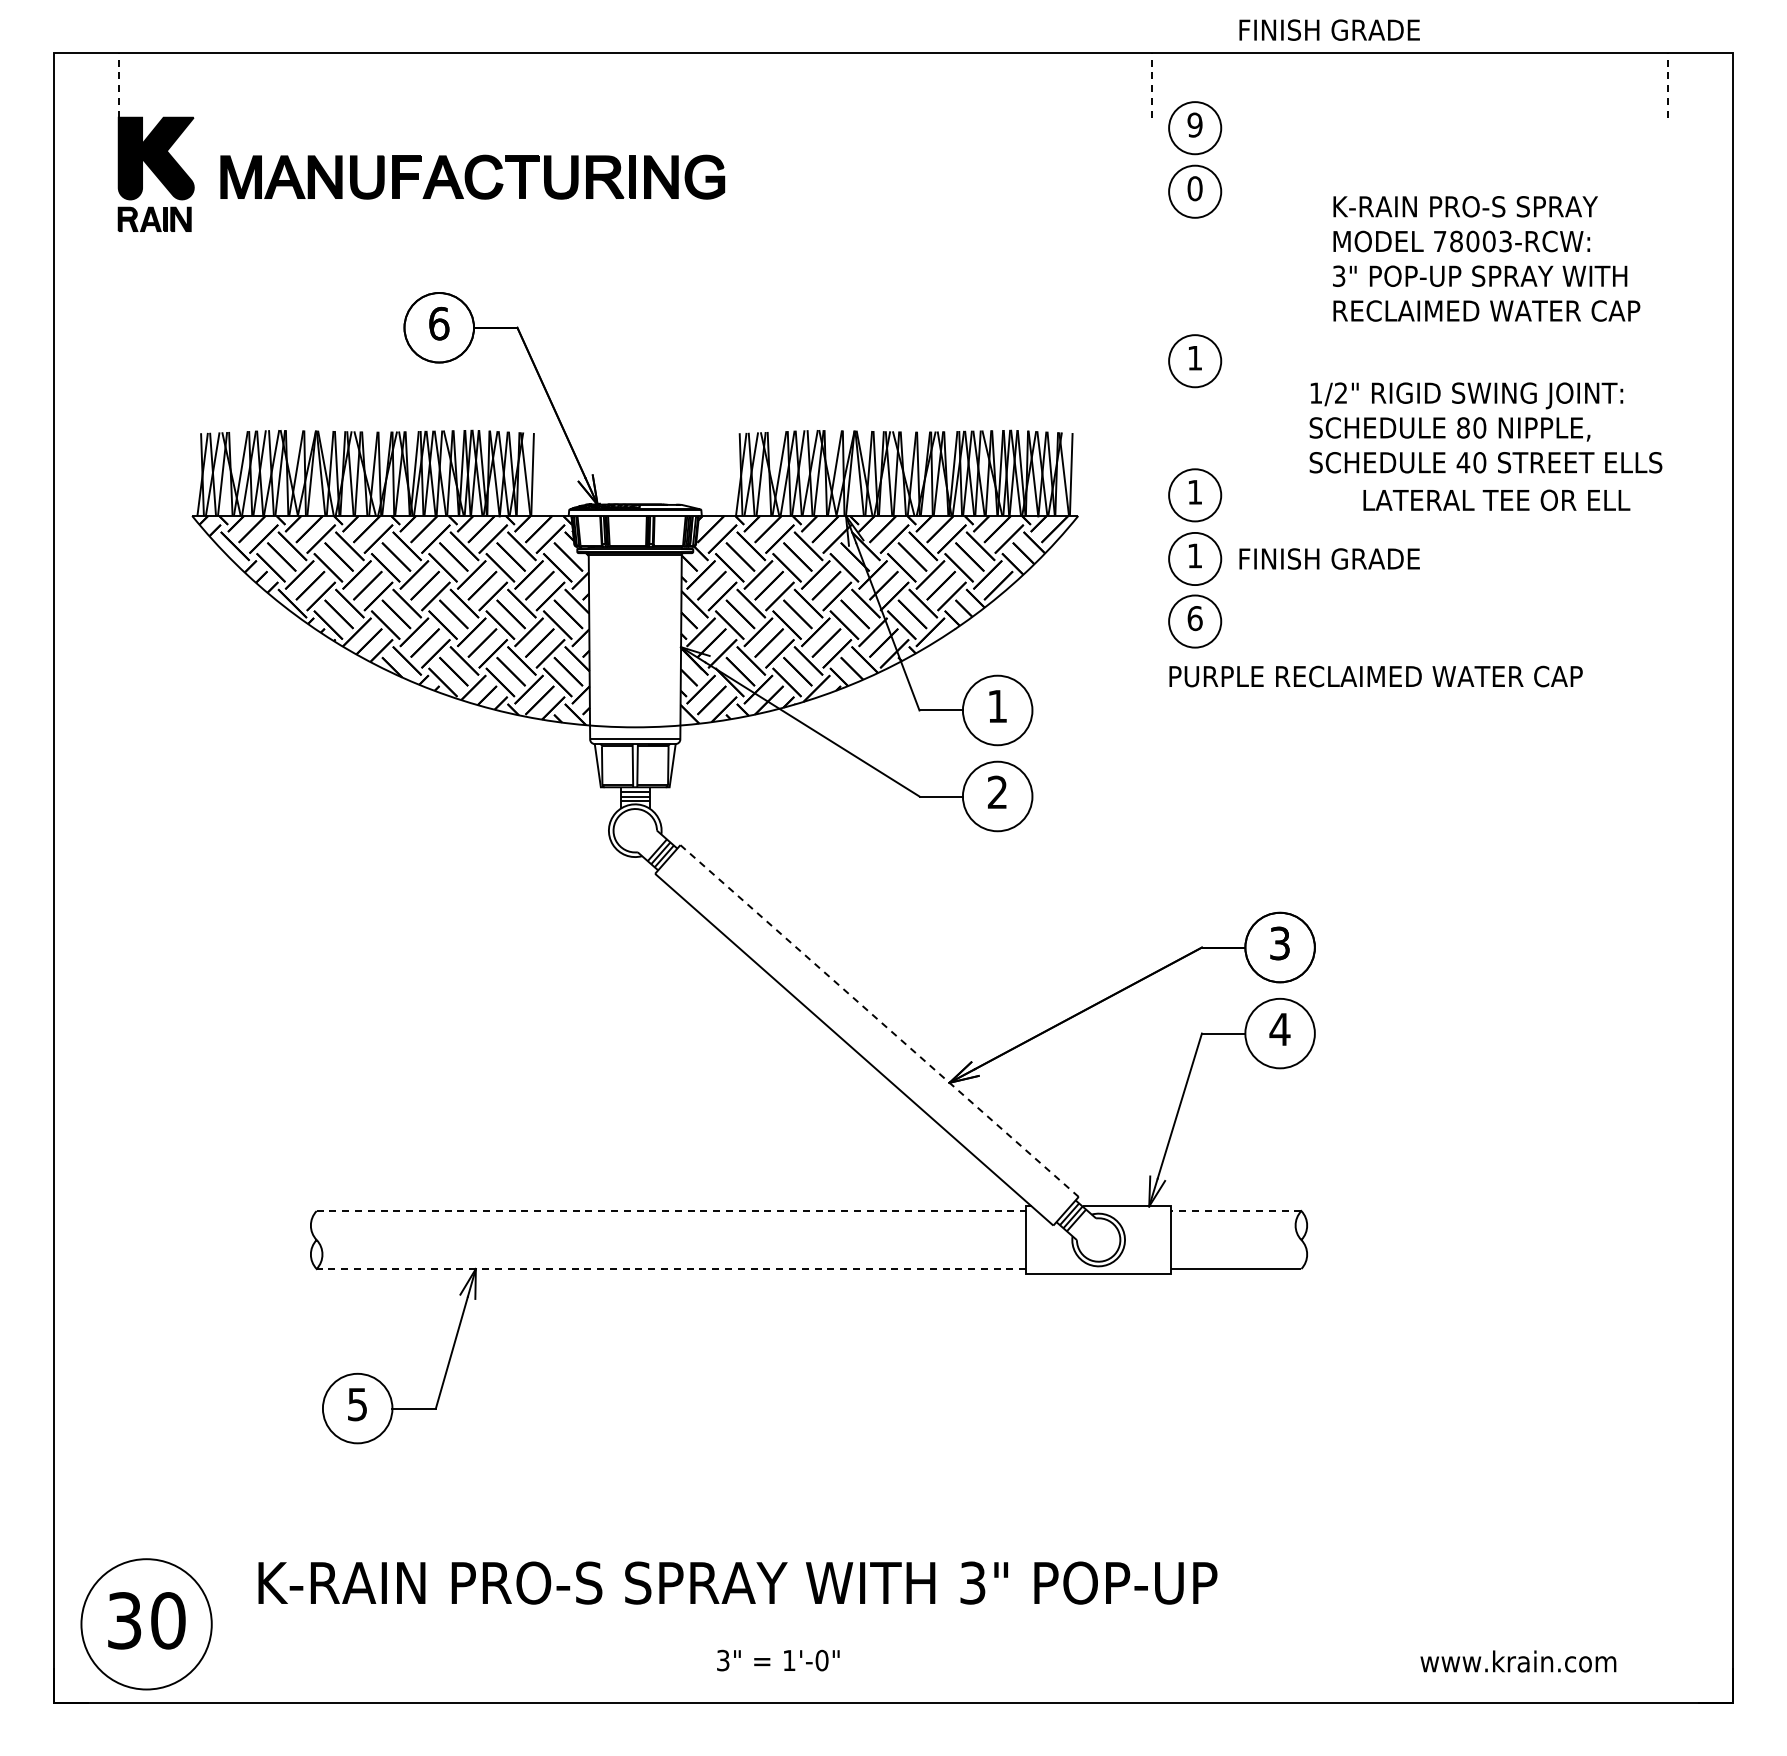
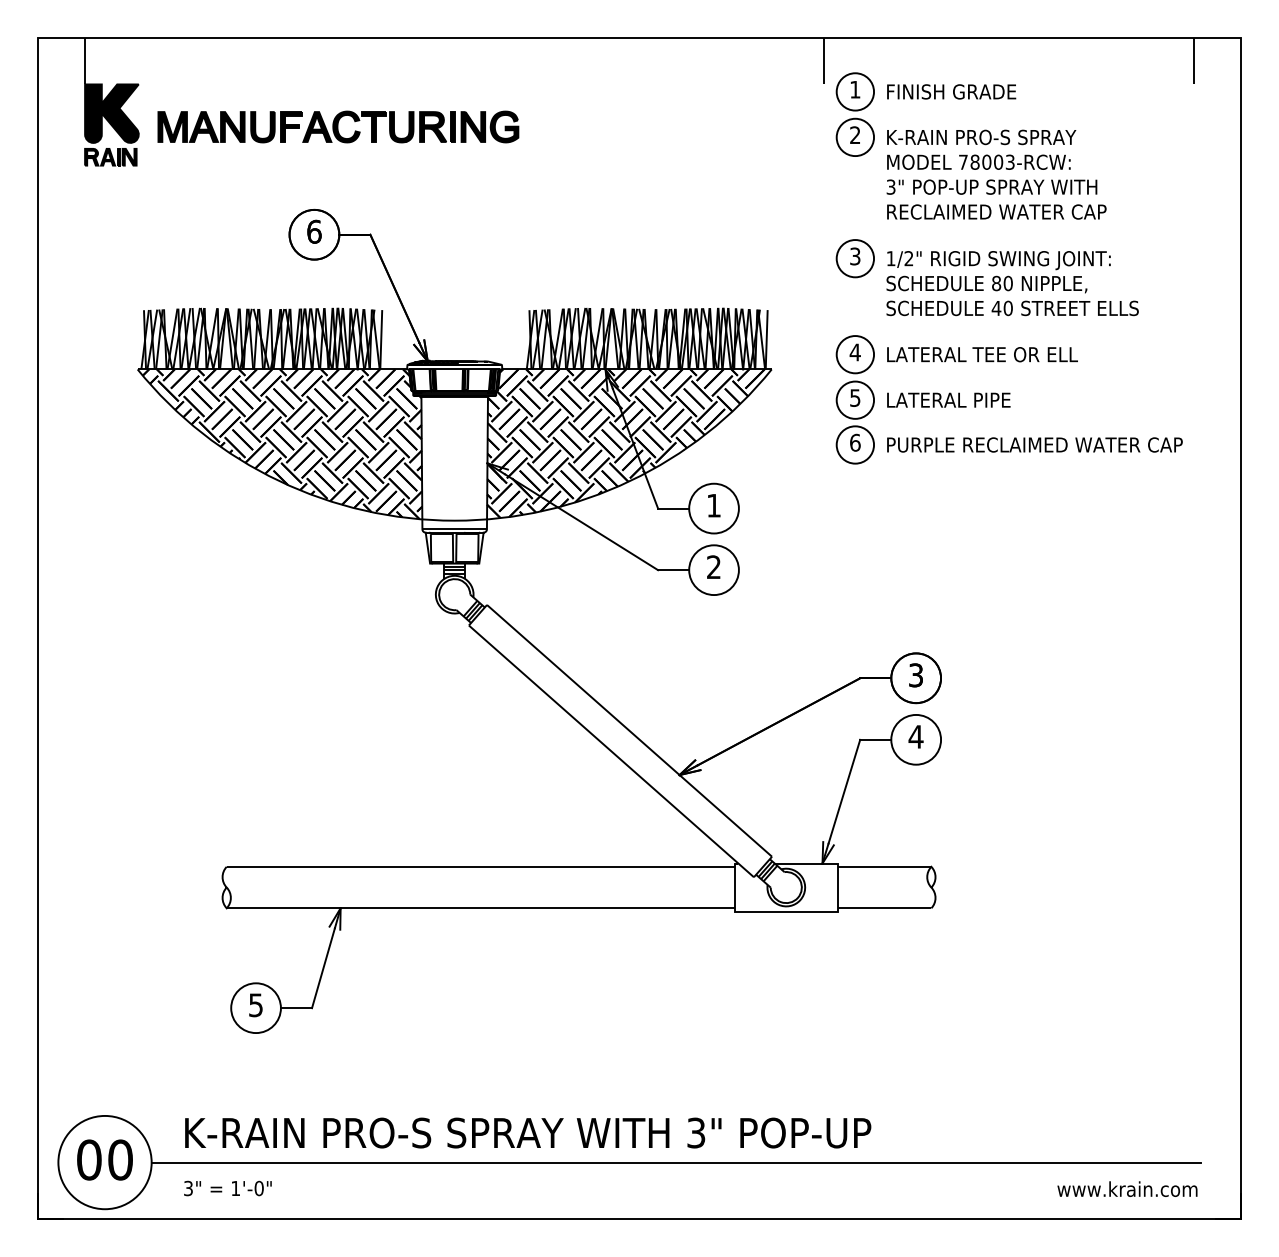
text: (1329, 29) -> (951, 91), moved
line: (118, 85) -> (84, 61), dashed -> solid
line: (1151, 85) -> (824, 61), dashed -> solid
line: (1668, 85) -> (1194, 61), dashed -> solid
text: (1194, 124) -> (854, 89), 9 -> 1
text: (1194, 188) -> (854, 135), 0 -> 2
text: (1486, 258) -> (996, 174), moved
text: (1194, 357) -> (854, 256), 1 -> 3
text: (1485, 427) -> (1012, 283), moved
text: (1194, 492) -> (854, 352), 1 -> 4
text: (1496, 500) -> (982, 354), moved
text: (1194, 555) -> (854, 397), 1 -> 5
text: (1330, 558) -> (952, 399), FINISH GRADE -> LATERAL PIPE
text: (1375, 676) -> (1034, 444), moved
line: (879, 1021) -> (629, 731), dashed -> solid
line: (671, 1211) -> (480, 867), dashed -> solid
line: (1235, 1211) -> (884, 867), dashed -> solid
line: (671, 1268) -> (480, 907), dashed -> solid
text: (124, 1620) -> (89, 1159), 30 -> 00
line: (944, 1624) -> (675, 1162), added
text: (778, 1660) -> (228, 1188), moved
text: (1518, 1661) -> (1127, 1189), moved

